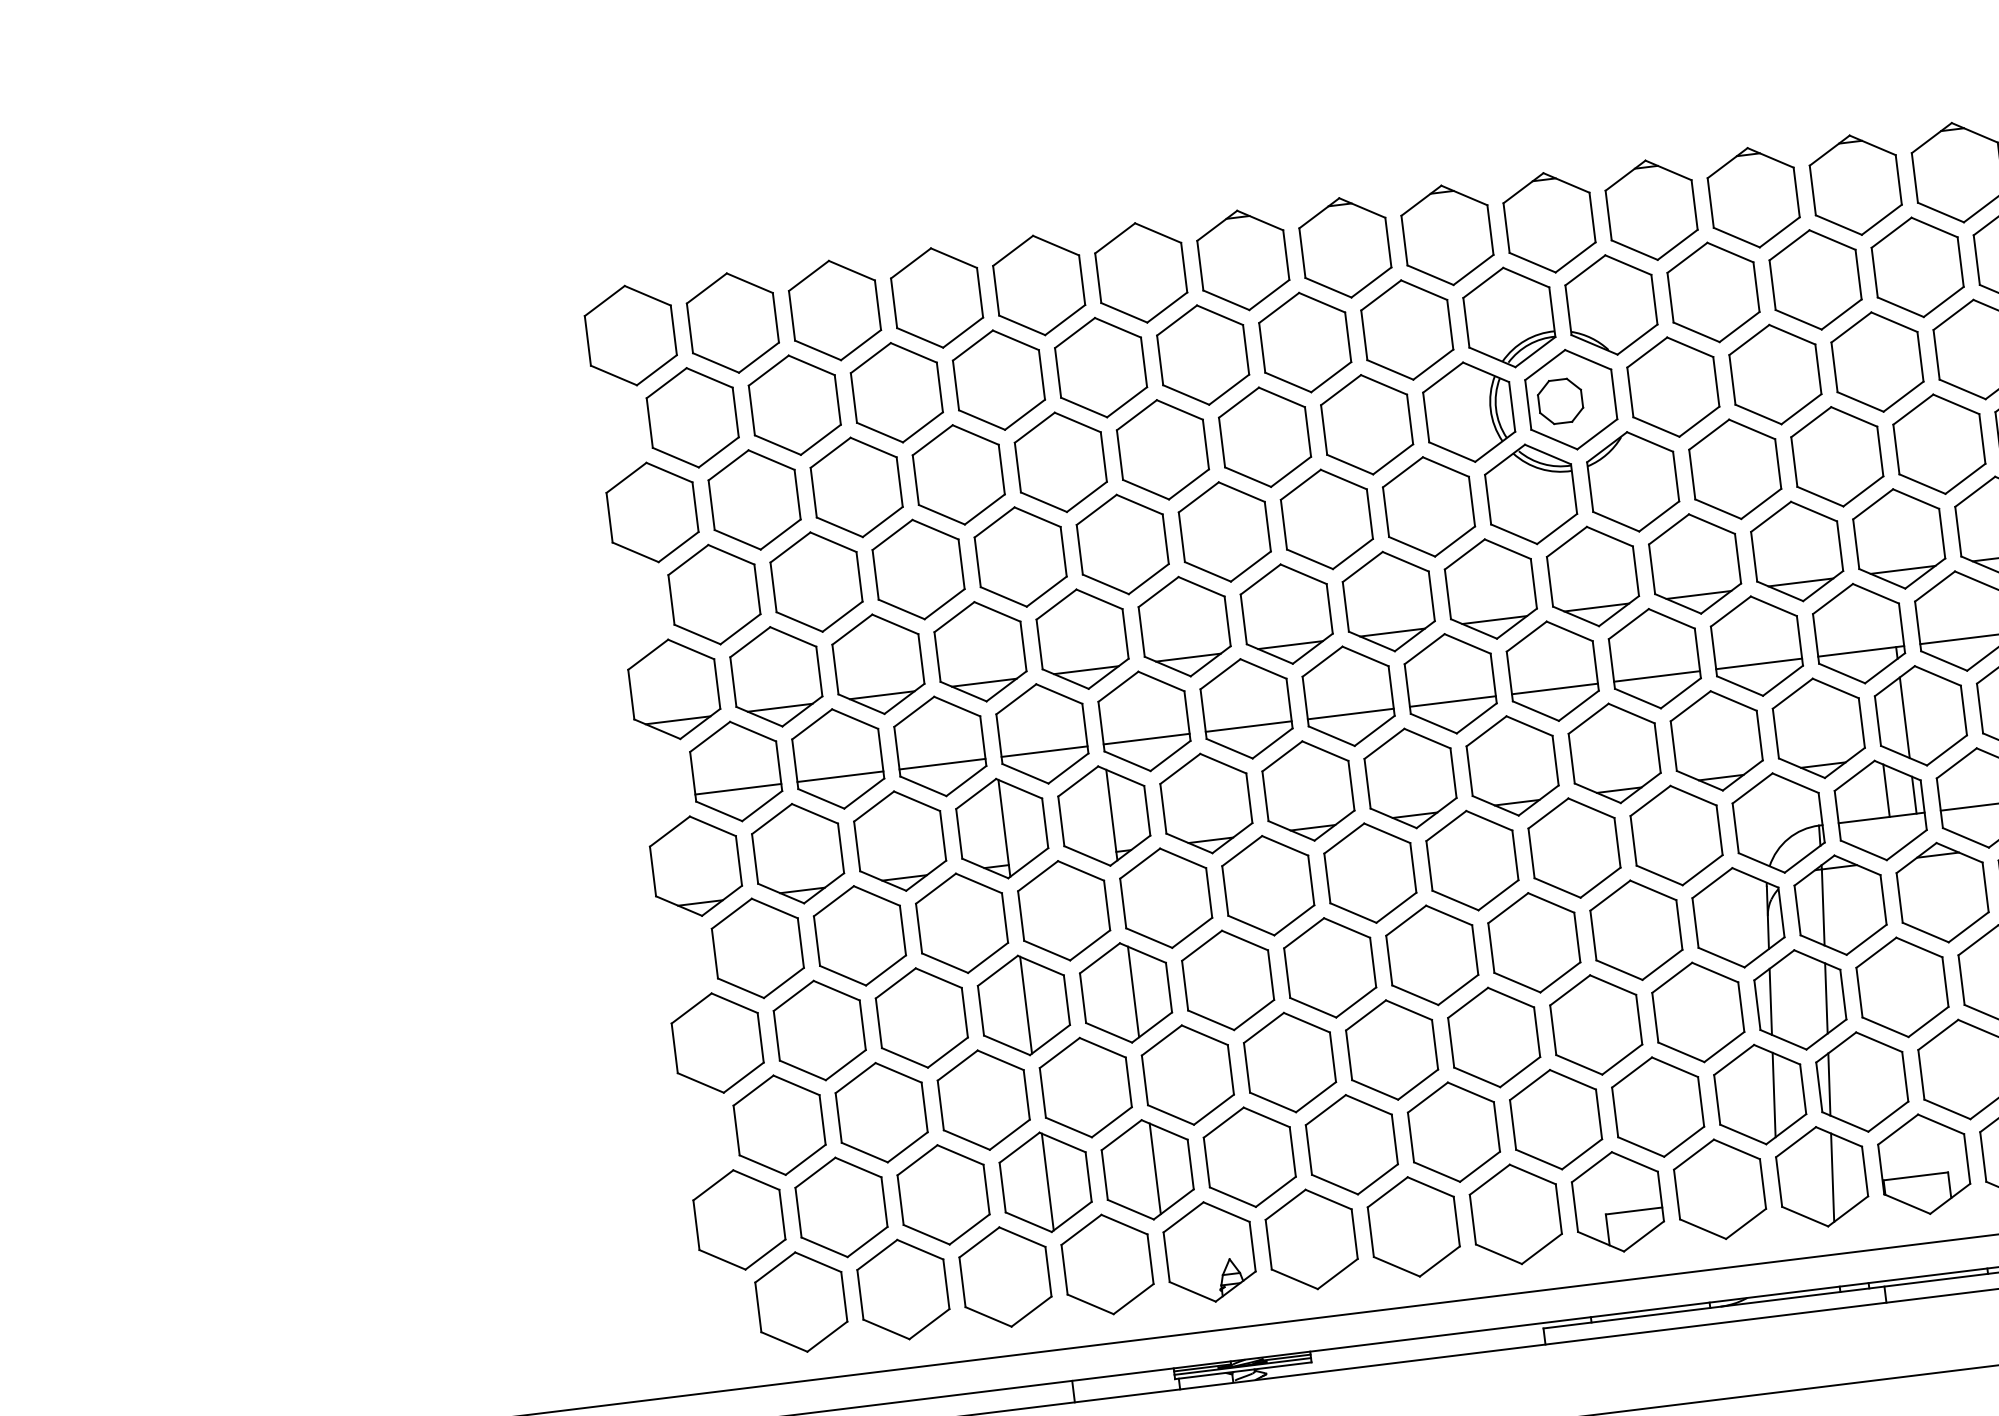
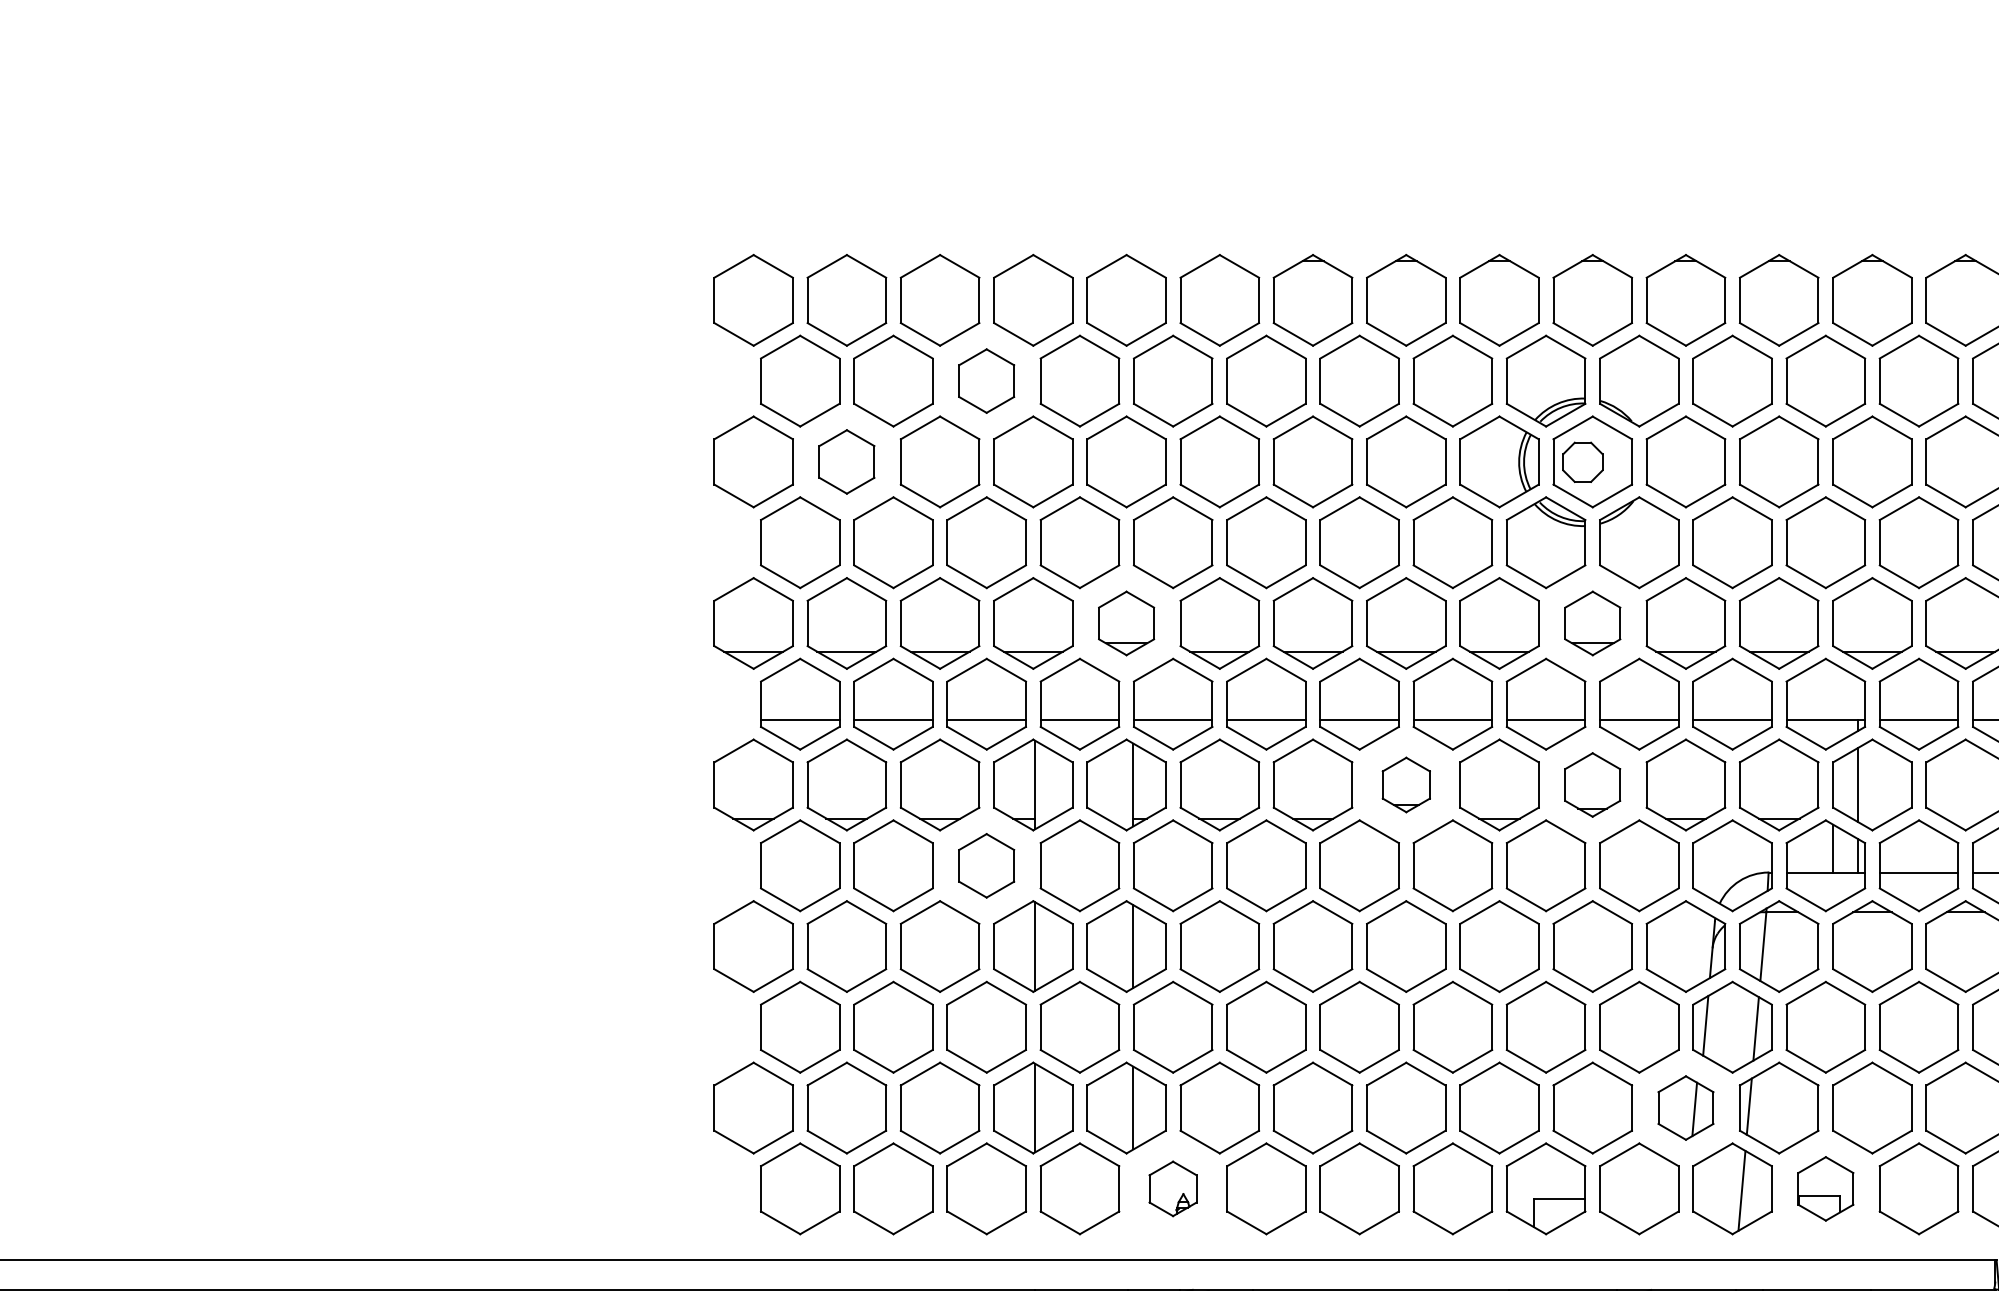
part: (896, 392) -> (986, 380), size x0.7
part: (754, 499) -> (846, 461), size x0.7
part: (1592, 576) -> (1592, 623), size x0.7
part: (1082, 639) -> (1126, 623), size x0.7
part: (1614, 752) -> (1592, 784), size x0.7
part: (1410, 777) -> (1406, 784), size x0.6
part: (961, 923) -> (986, 865), size x0.7
part: (1759, 1094) -> (1685, 1107), size x0.7
part: (1923, 1163) -> (1825, 1188), size x0.7
part: (1208, 1251) -> (1172, 1188), size x0.6

